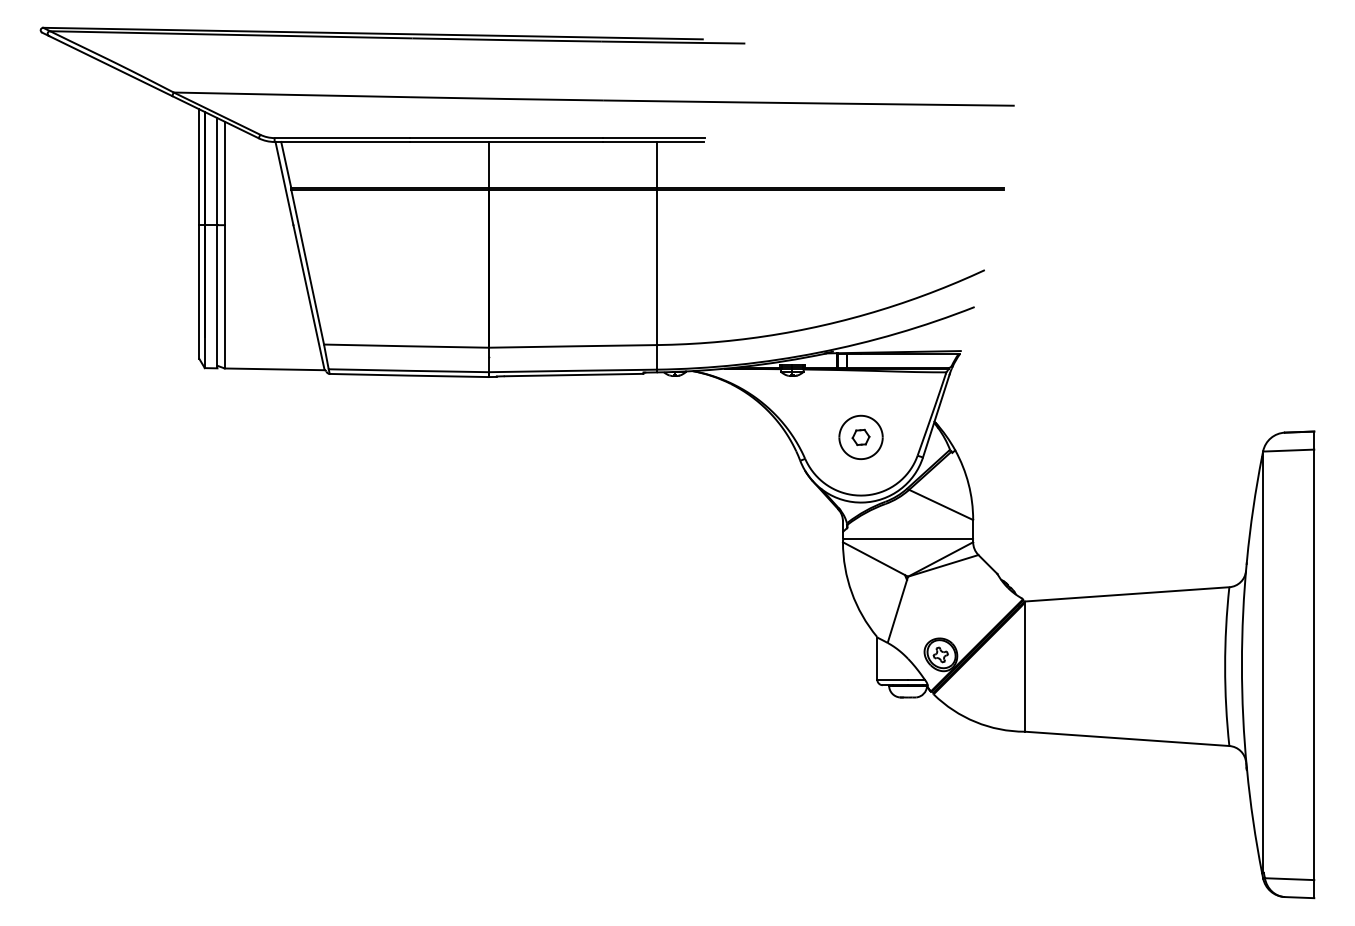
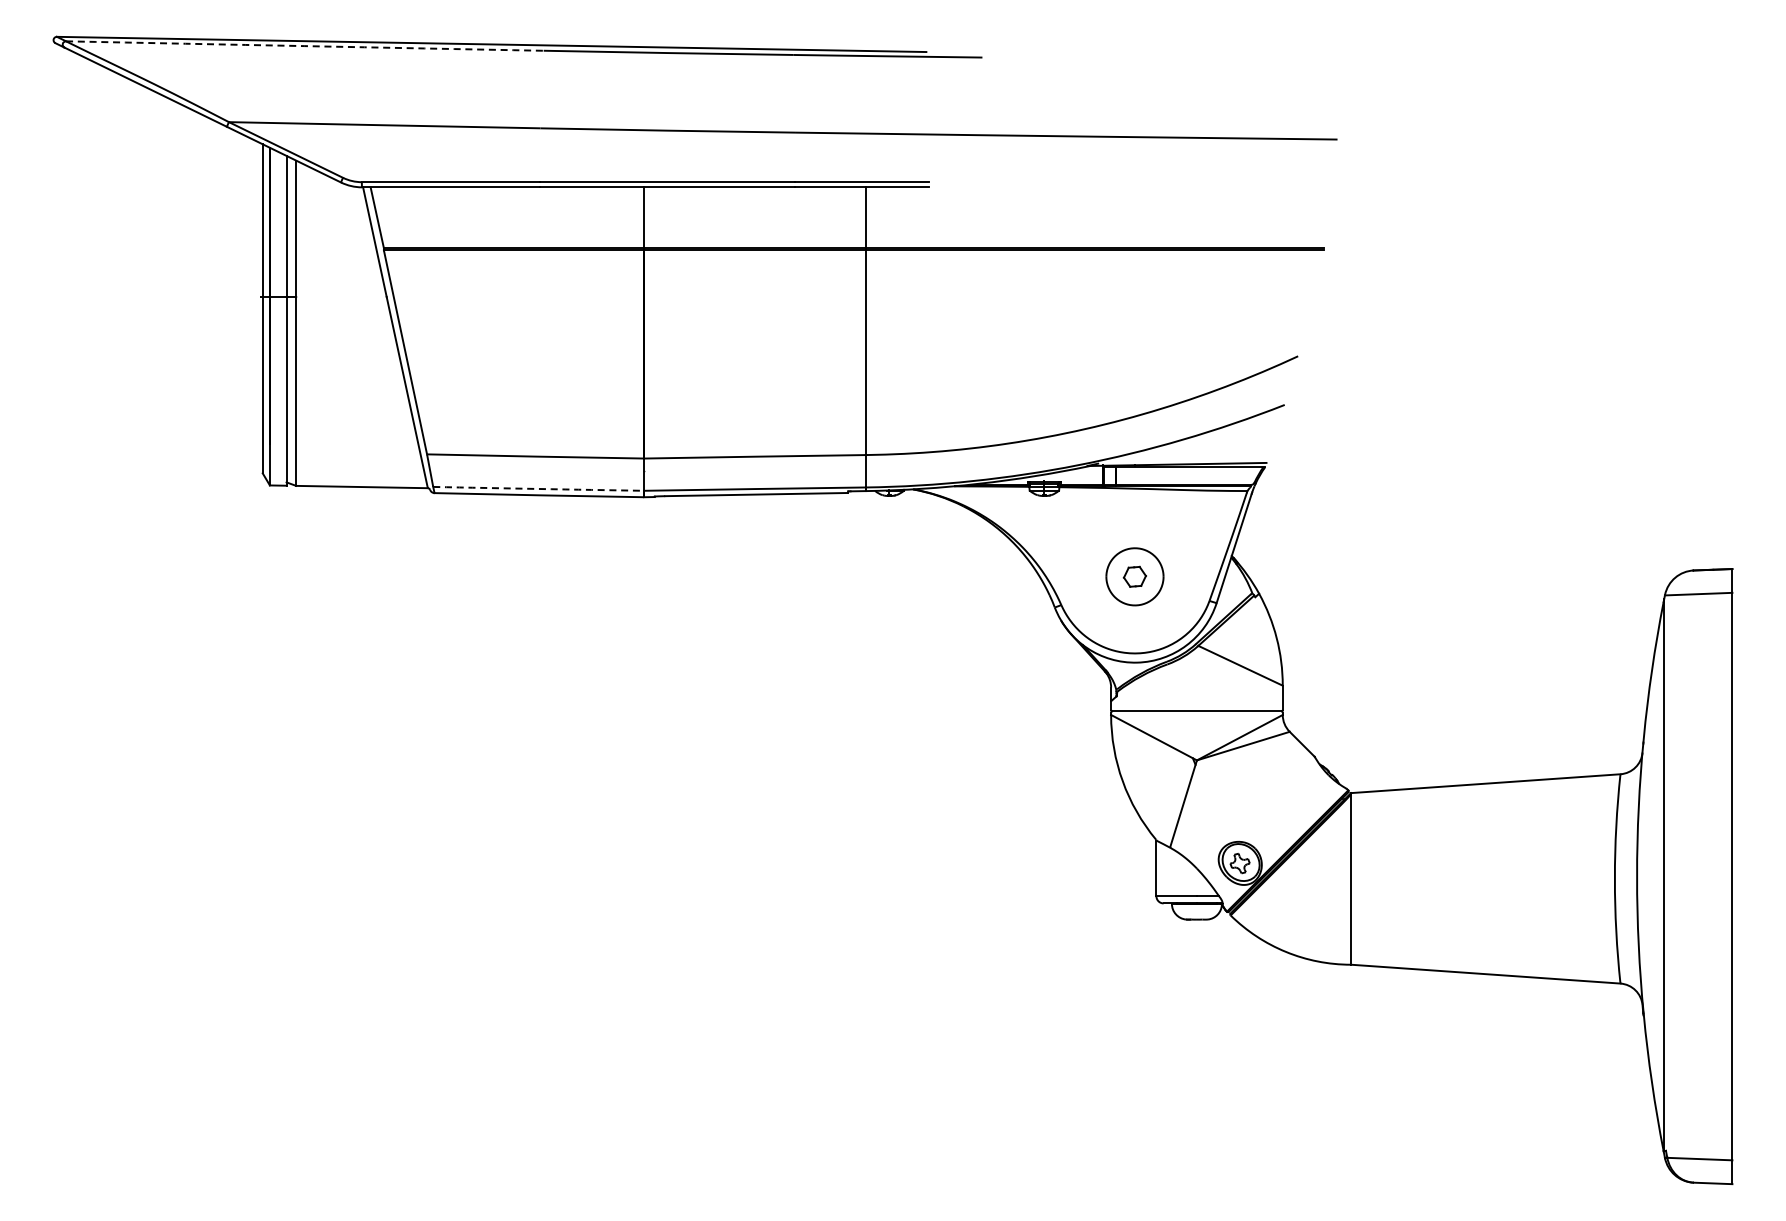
arc: (231, 35) -> (304, 46), solid -> dashed
arc: (408, 370) -> (538, 488), solid -> dashed

